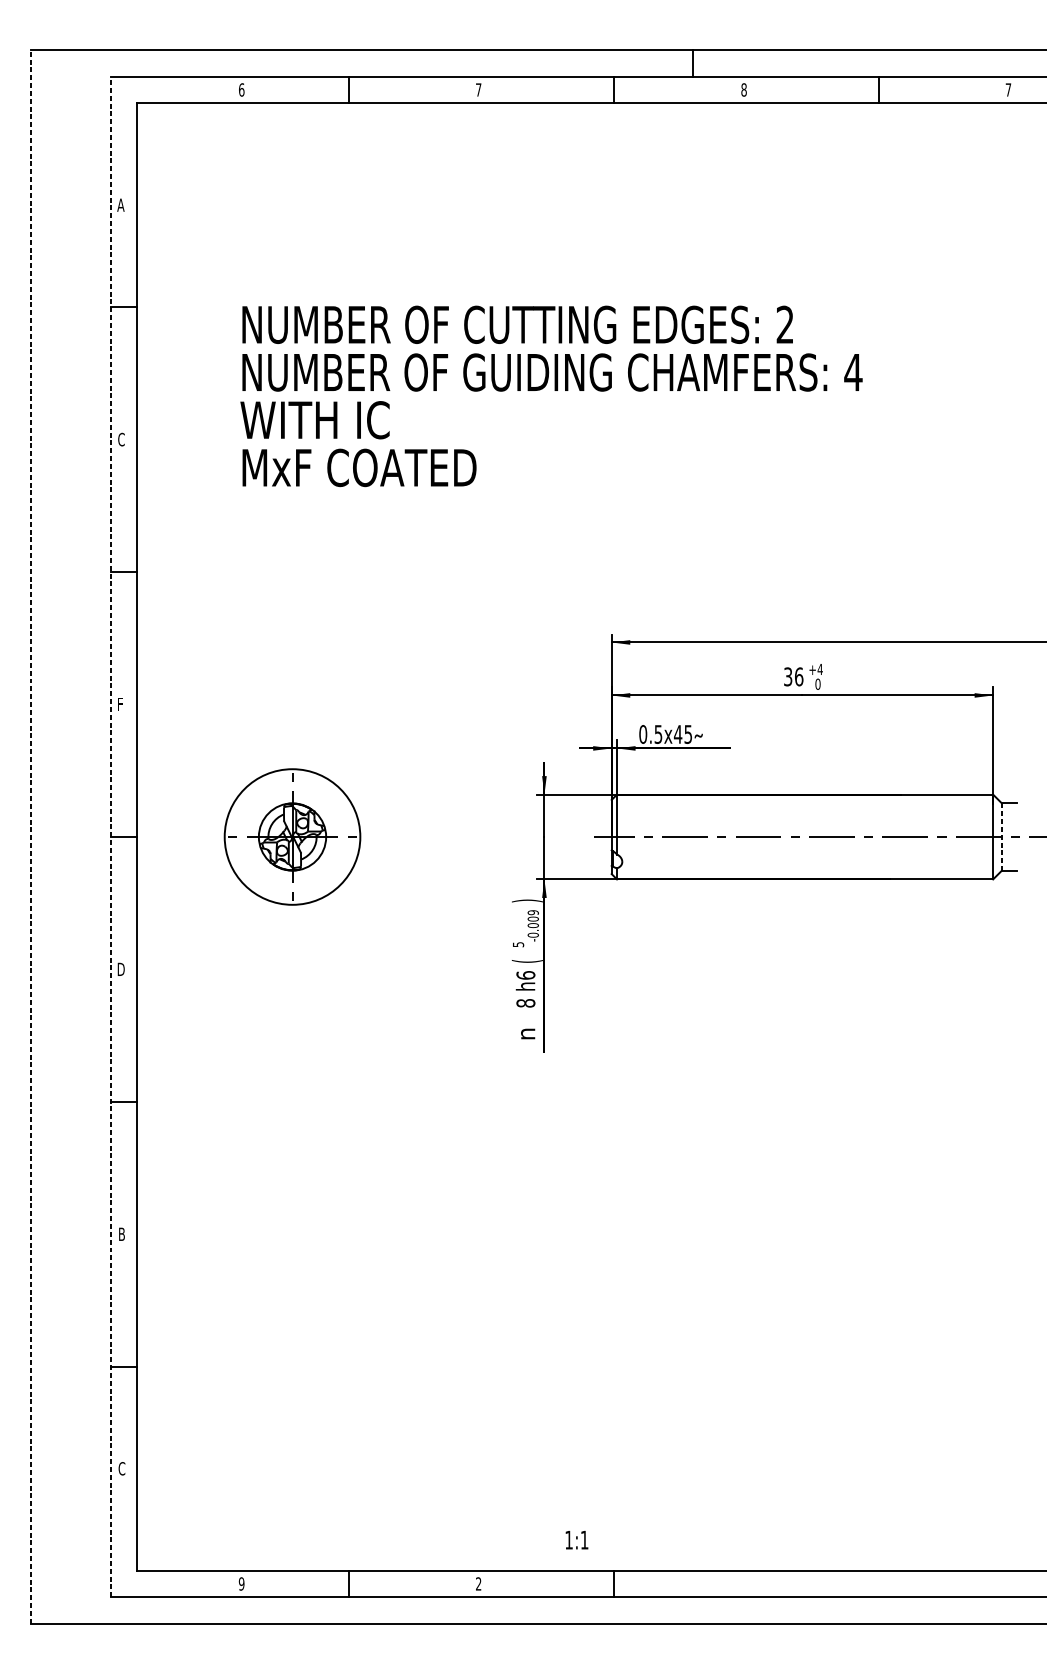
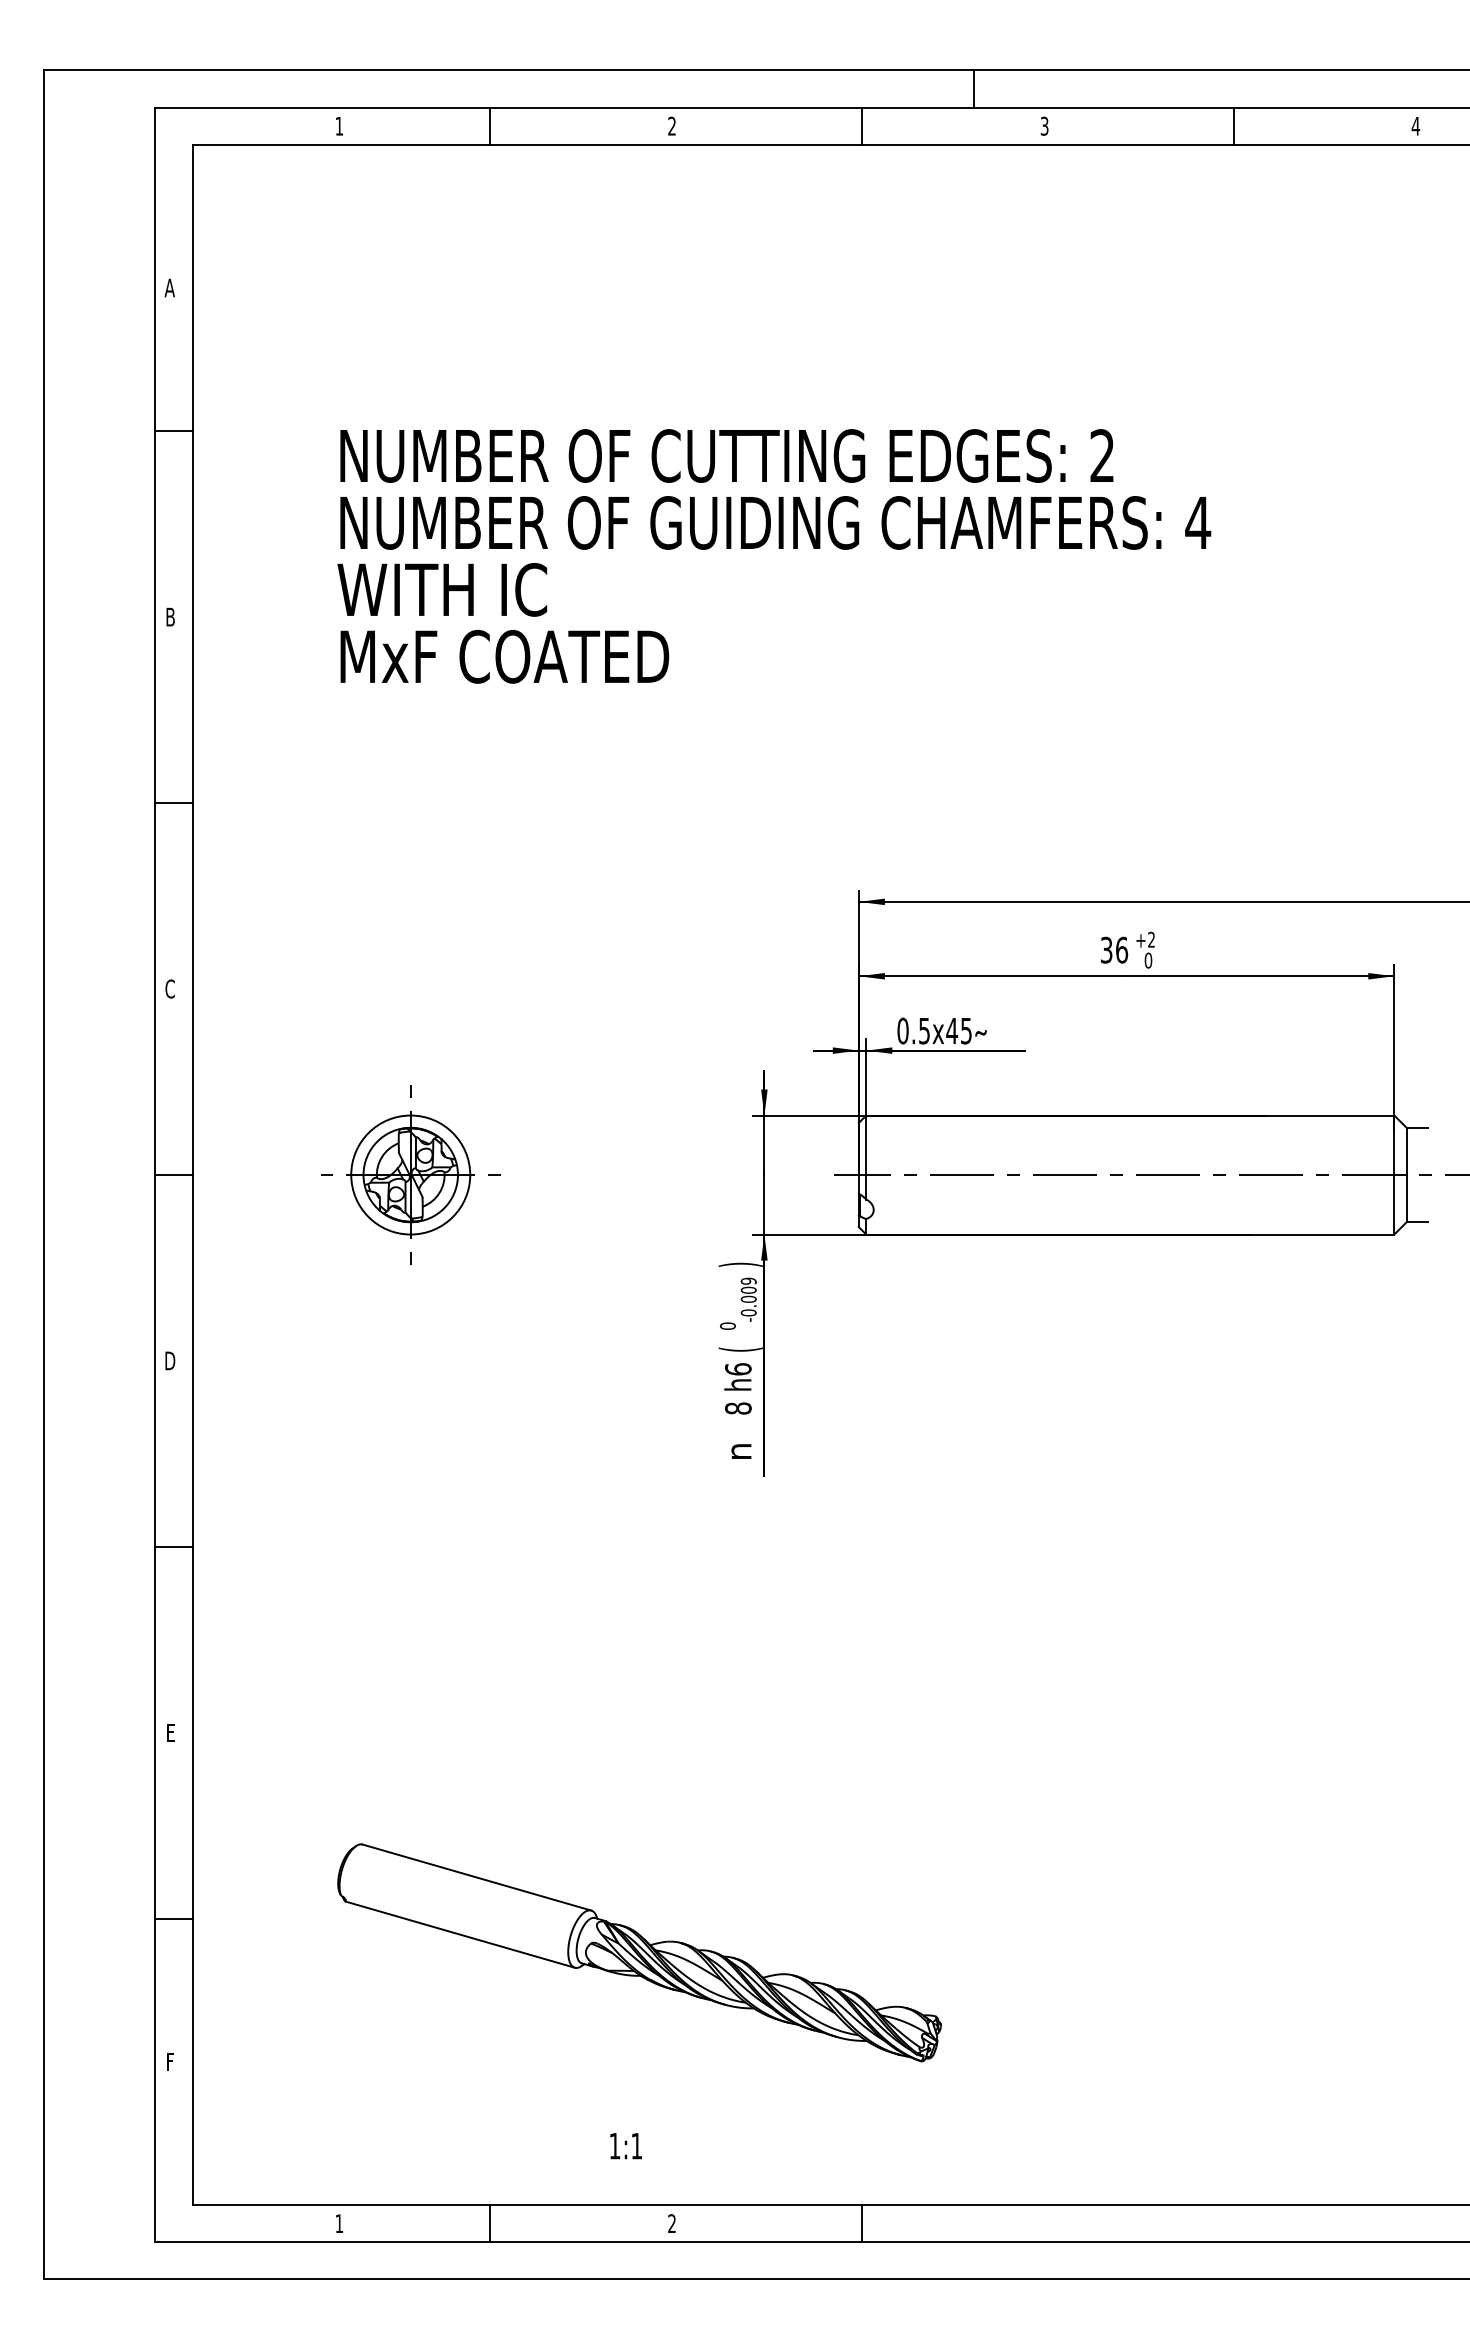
text: (241, 89) -> (339, 125), 6 -> 1
text: (478, 89) -> (671, 125), 7 -> 2
text: (743, 89) -> (1044, 125), 8 -> 3
text: (1008, 90) -> (1415, 126), 7 -> 4
text: (121, 439) -> (170, 616), C -> B
text: (820, 669) -> (1151, 939), +4 -> +2
text: (120, 704) -> (169, 988), F -> C
line: (30, 836) -> (43, 1174), dashed -> solid
line: (110, 836) -> (155, 1174), dashed -> solid
circle: (292, 836) -> (410, 1174), size x0.62
line: (1001, 837) -> (1406, 1175), dashed -> solid
text: (518, 944) -> (727, 1325), 5 -> 0
text: (122, 1234) -> (171, 1732), B -> E
part: (455, 1390) -> (639, 1952), added
text: (121, 1468) -> (170, 2061), C -> F
text: (576, 1540) -> (625, 2146), moved
text: (241, 1583) -> (339, 2223), 9 -> 1

